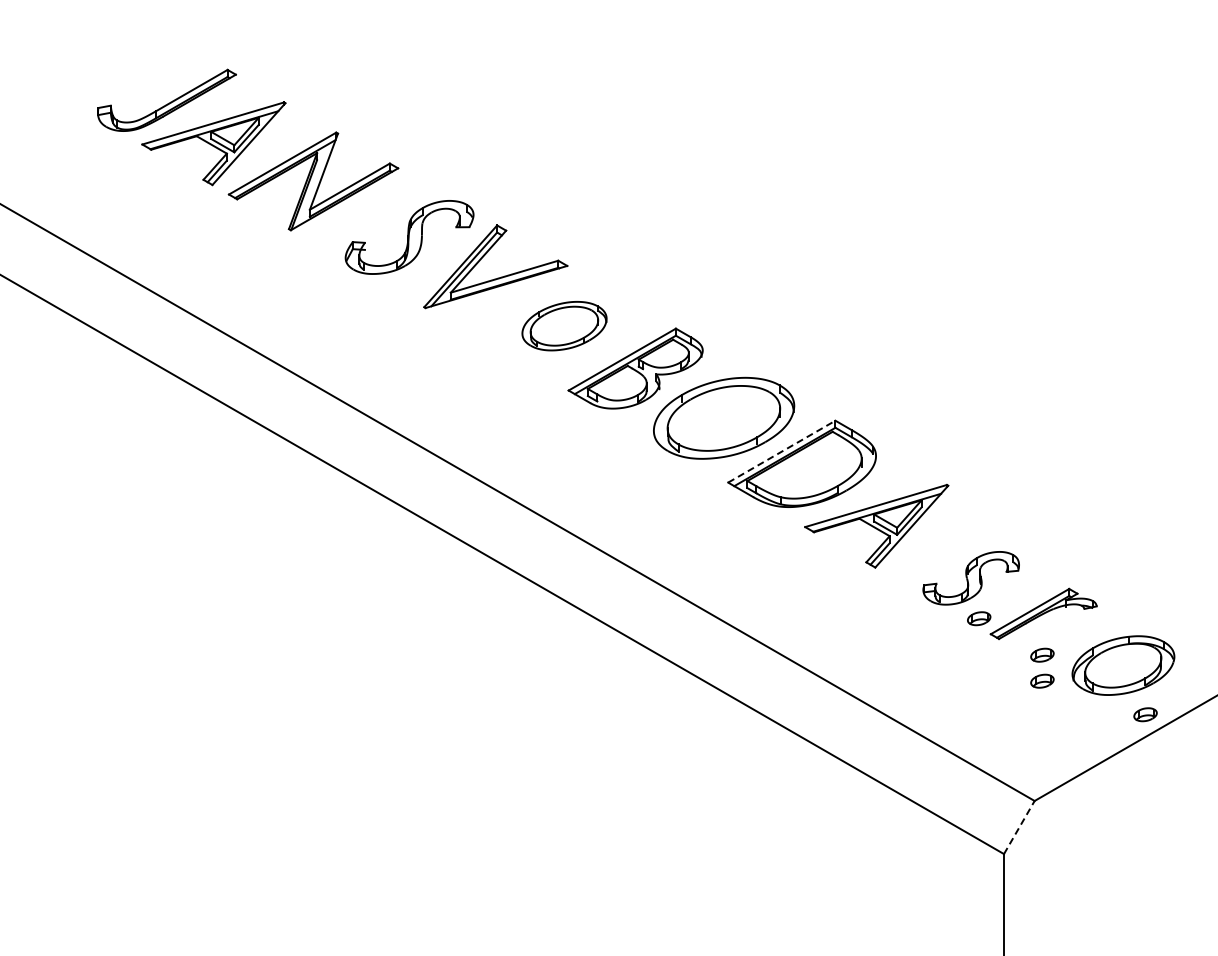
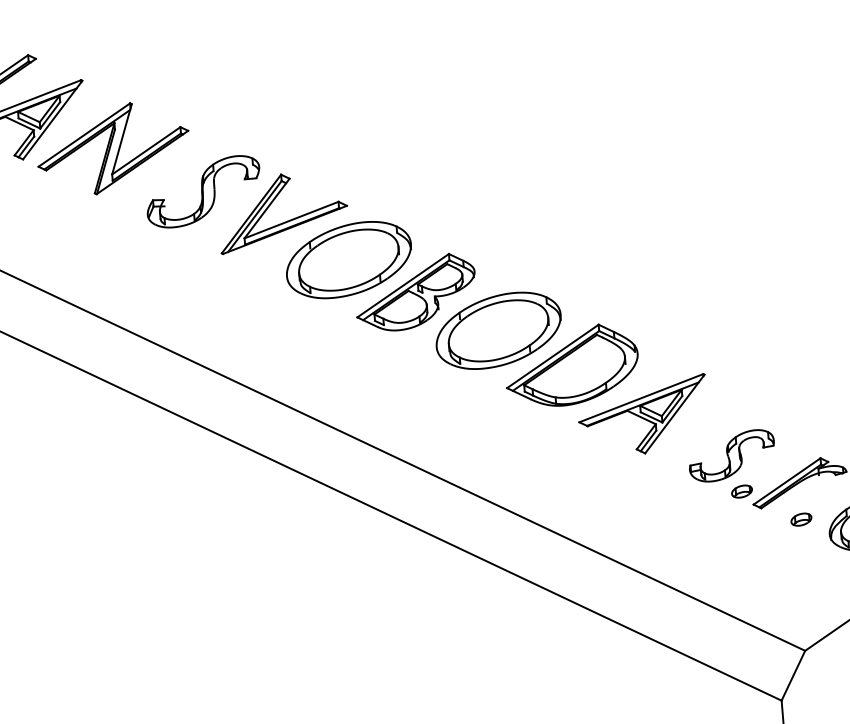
part: (564, 325) -> (348, 259), size x1.67
line: (781, 451) -> (552, 356), dashed -> solid
part: (1042, 680) -> (803, 542), removed
line: (1019, 827) -> (793, 675), dashed -> solid

